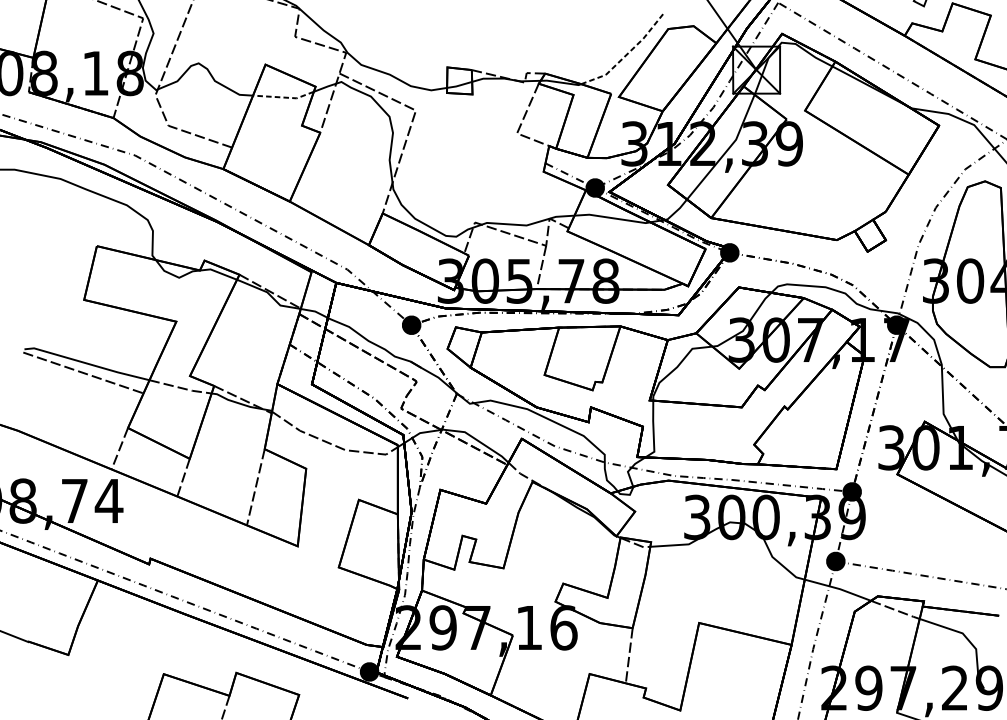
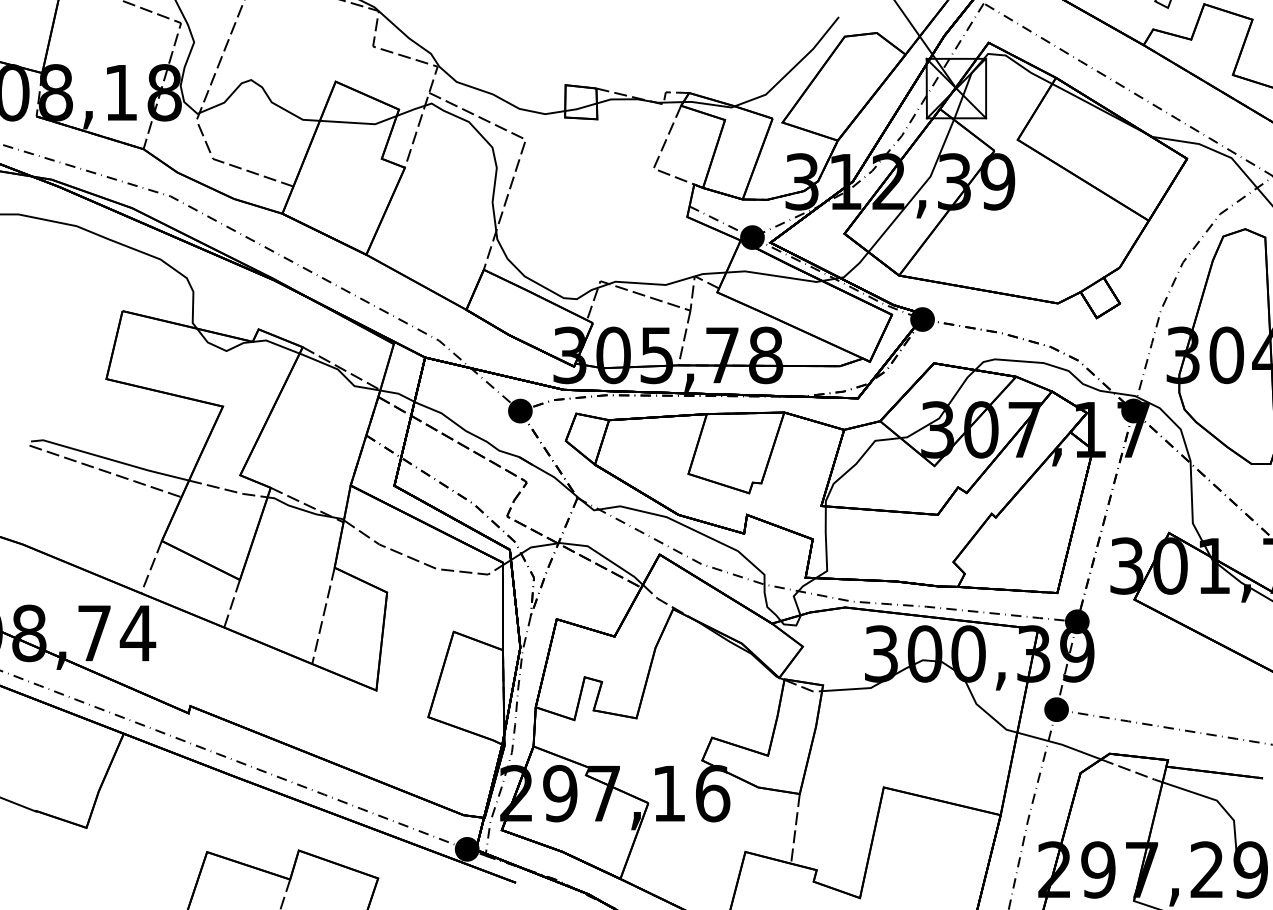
line: (626, 55) -> (792, 69), dashed -> solid
line: (284, 97) -> (359, 123), dashed -> solid

